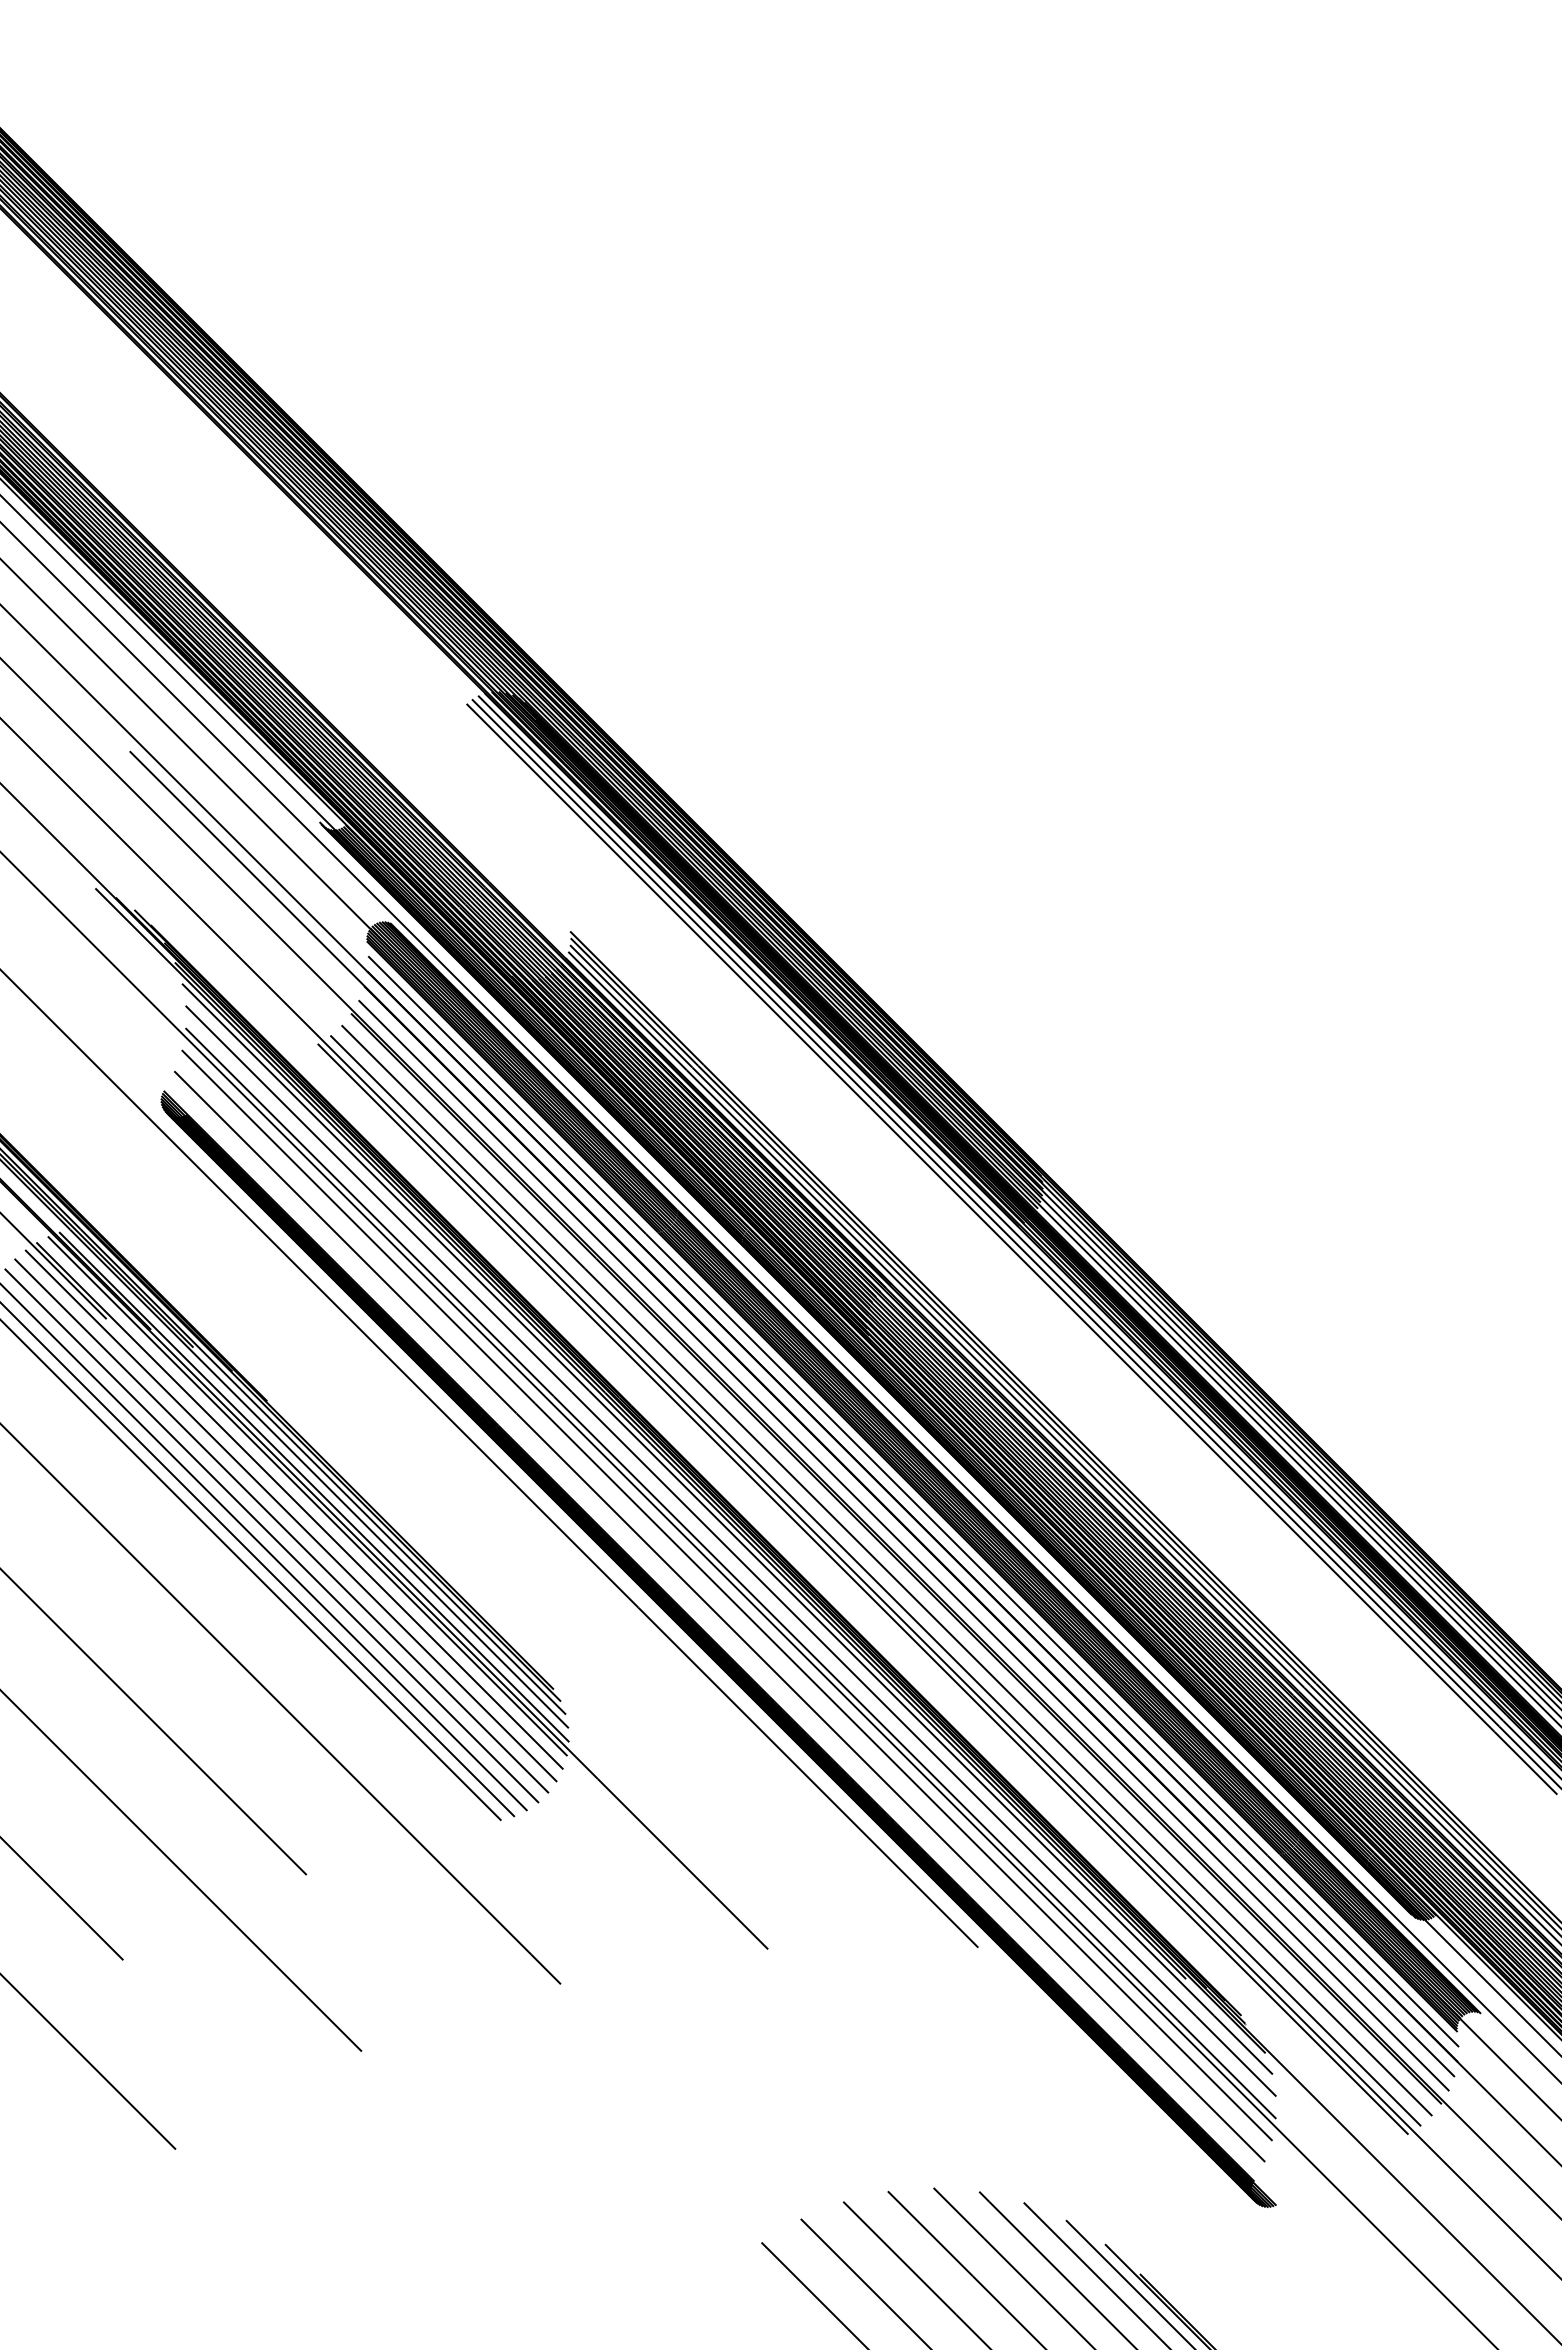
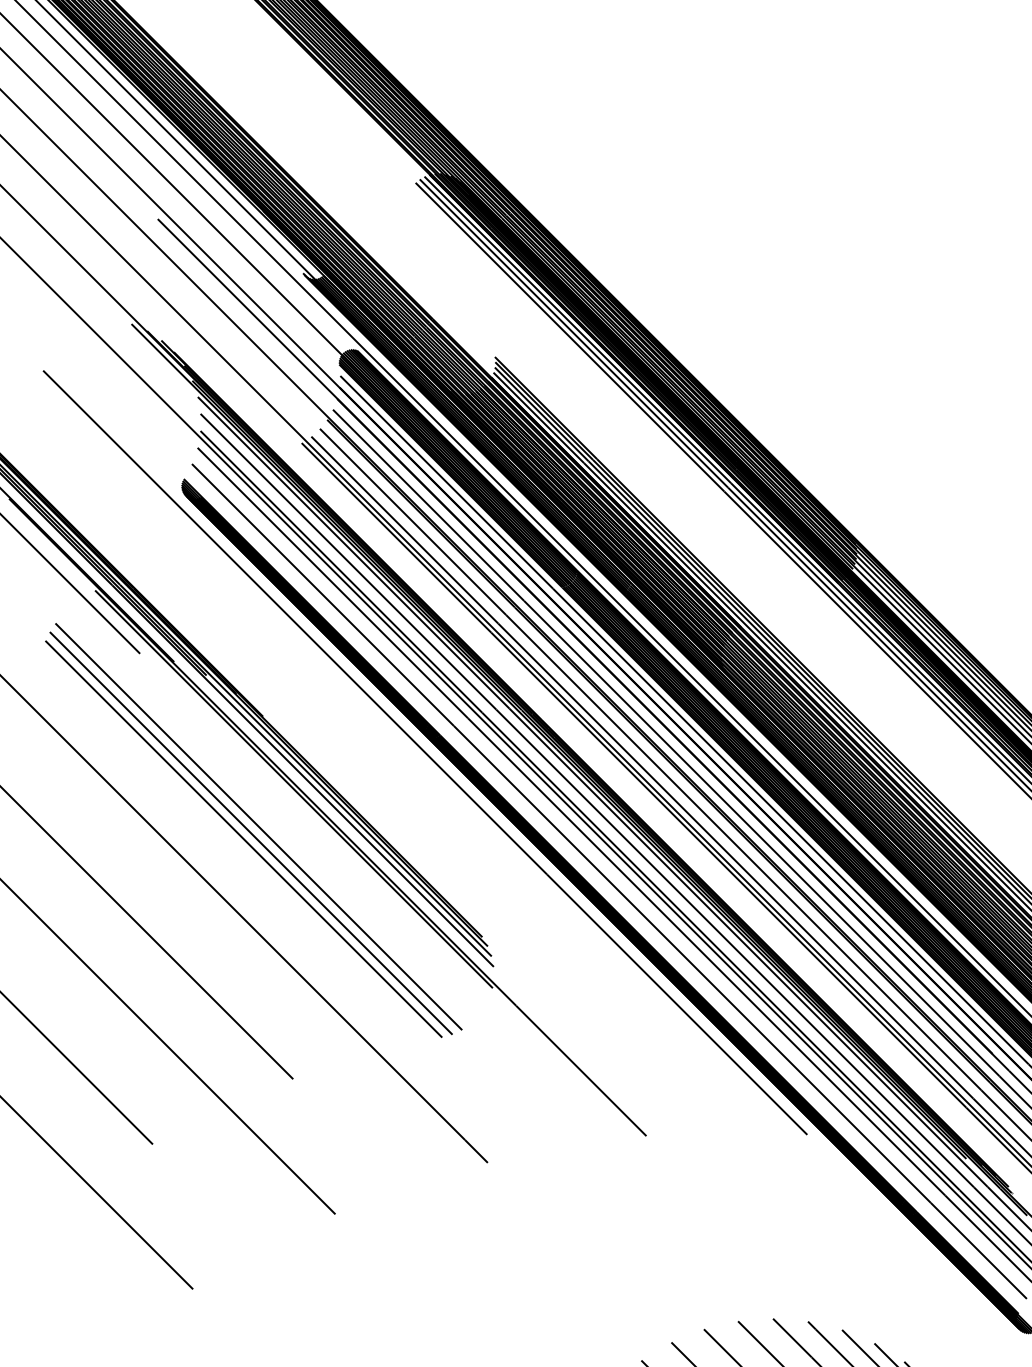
line: (314, 1487) -> (299, 782), removed
line: (299, 1505) -> (287, 796), removed
line: (291, 1515) -> (281, 804), removed
line: (281, 1525) -> (273, 811), removed
line: (271, 1535) -> (266, 819), removed

